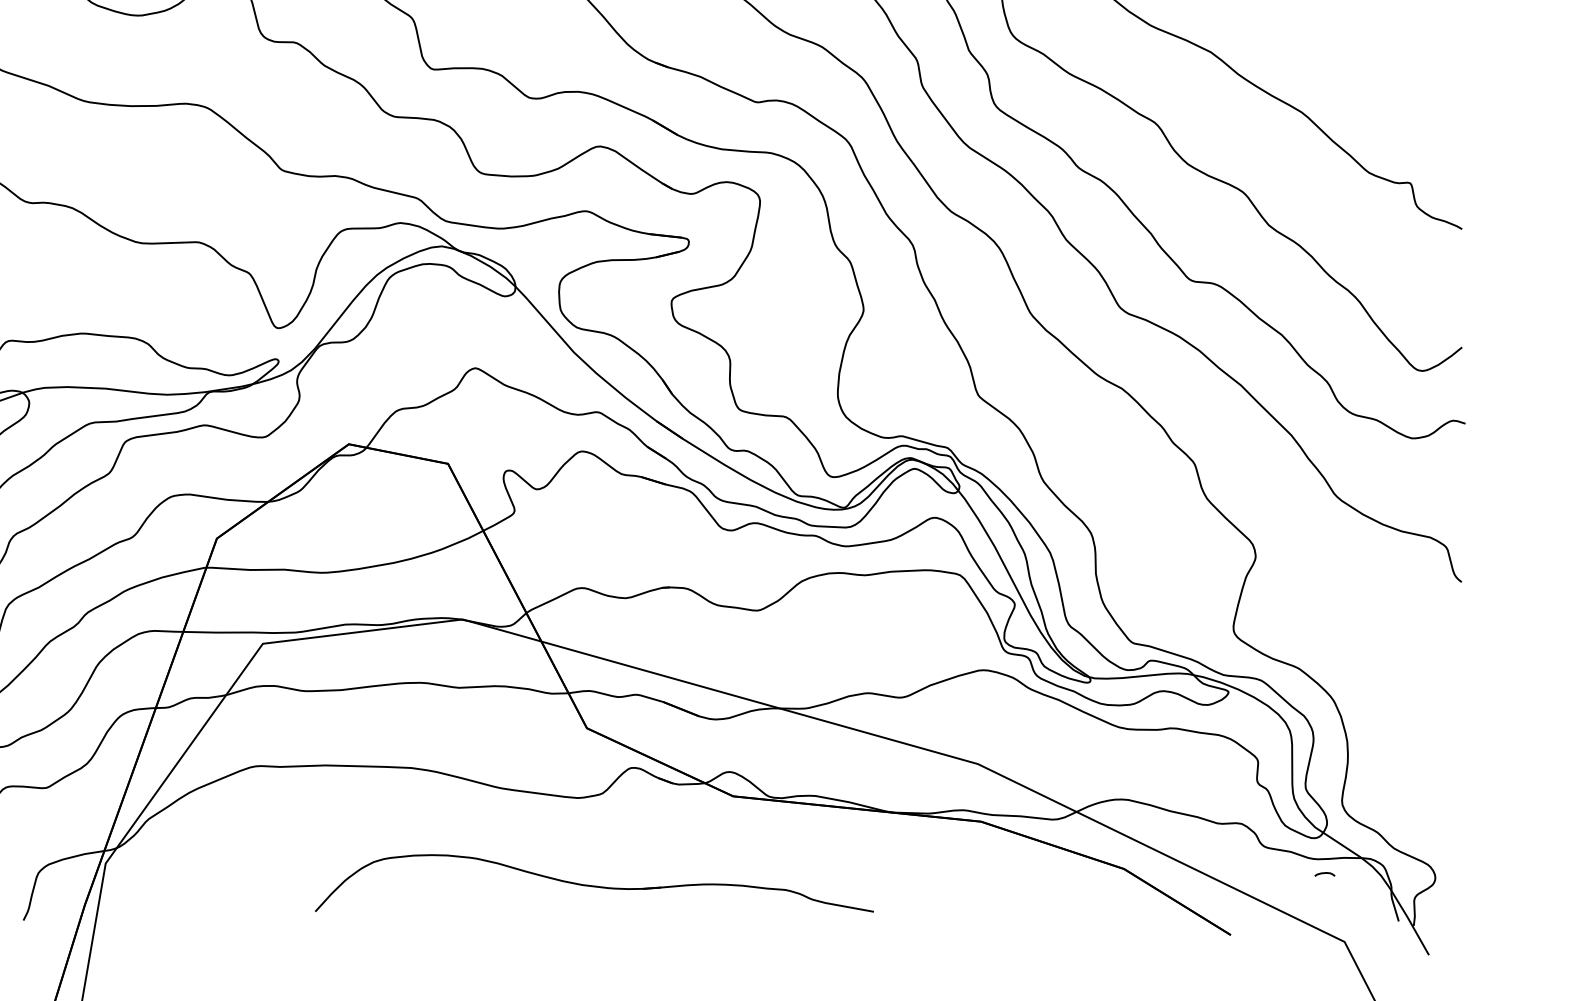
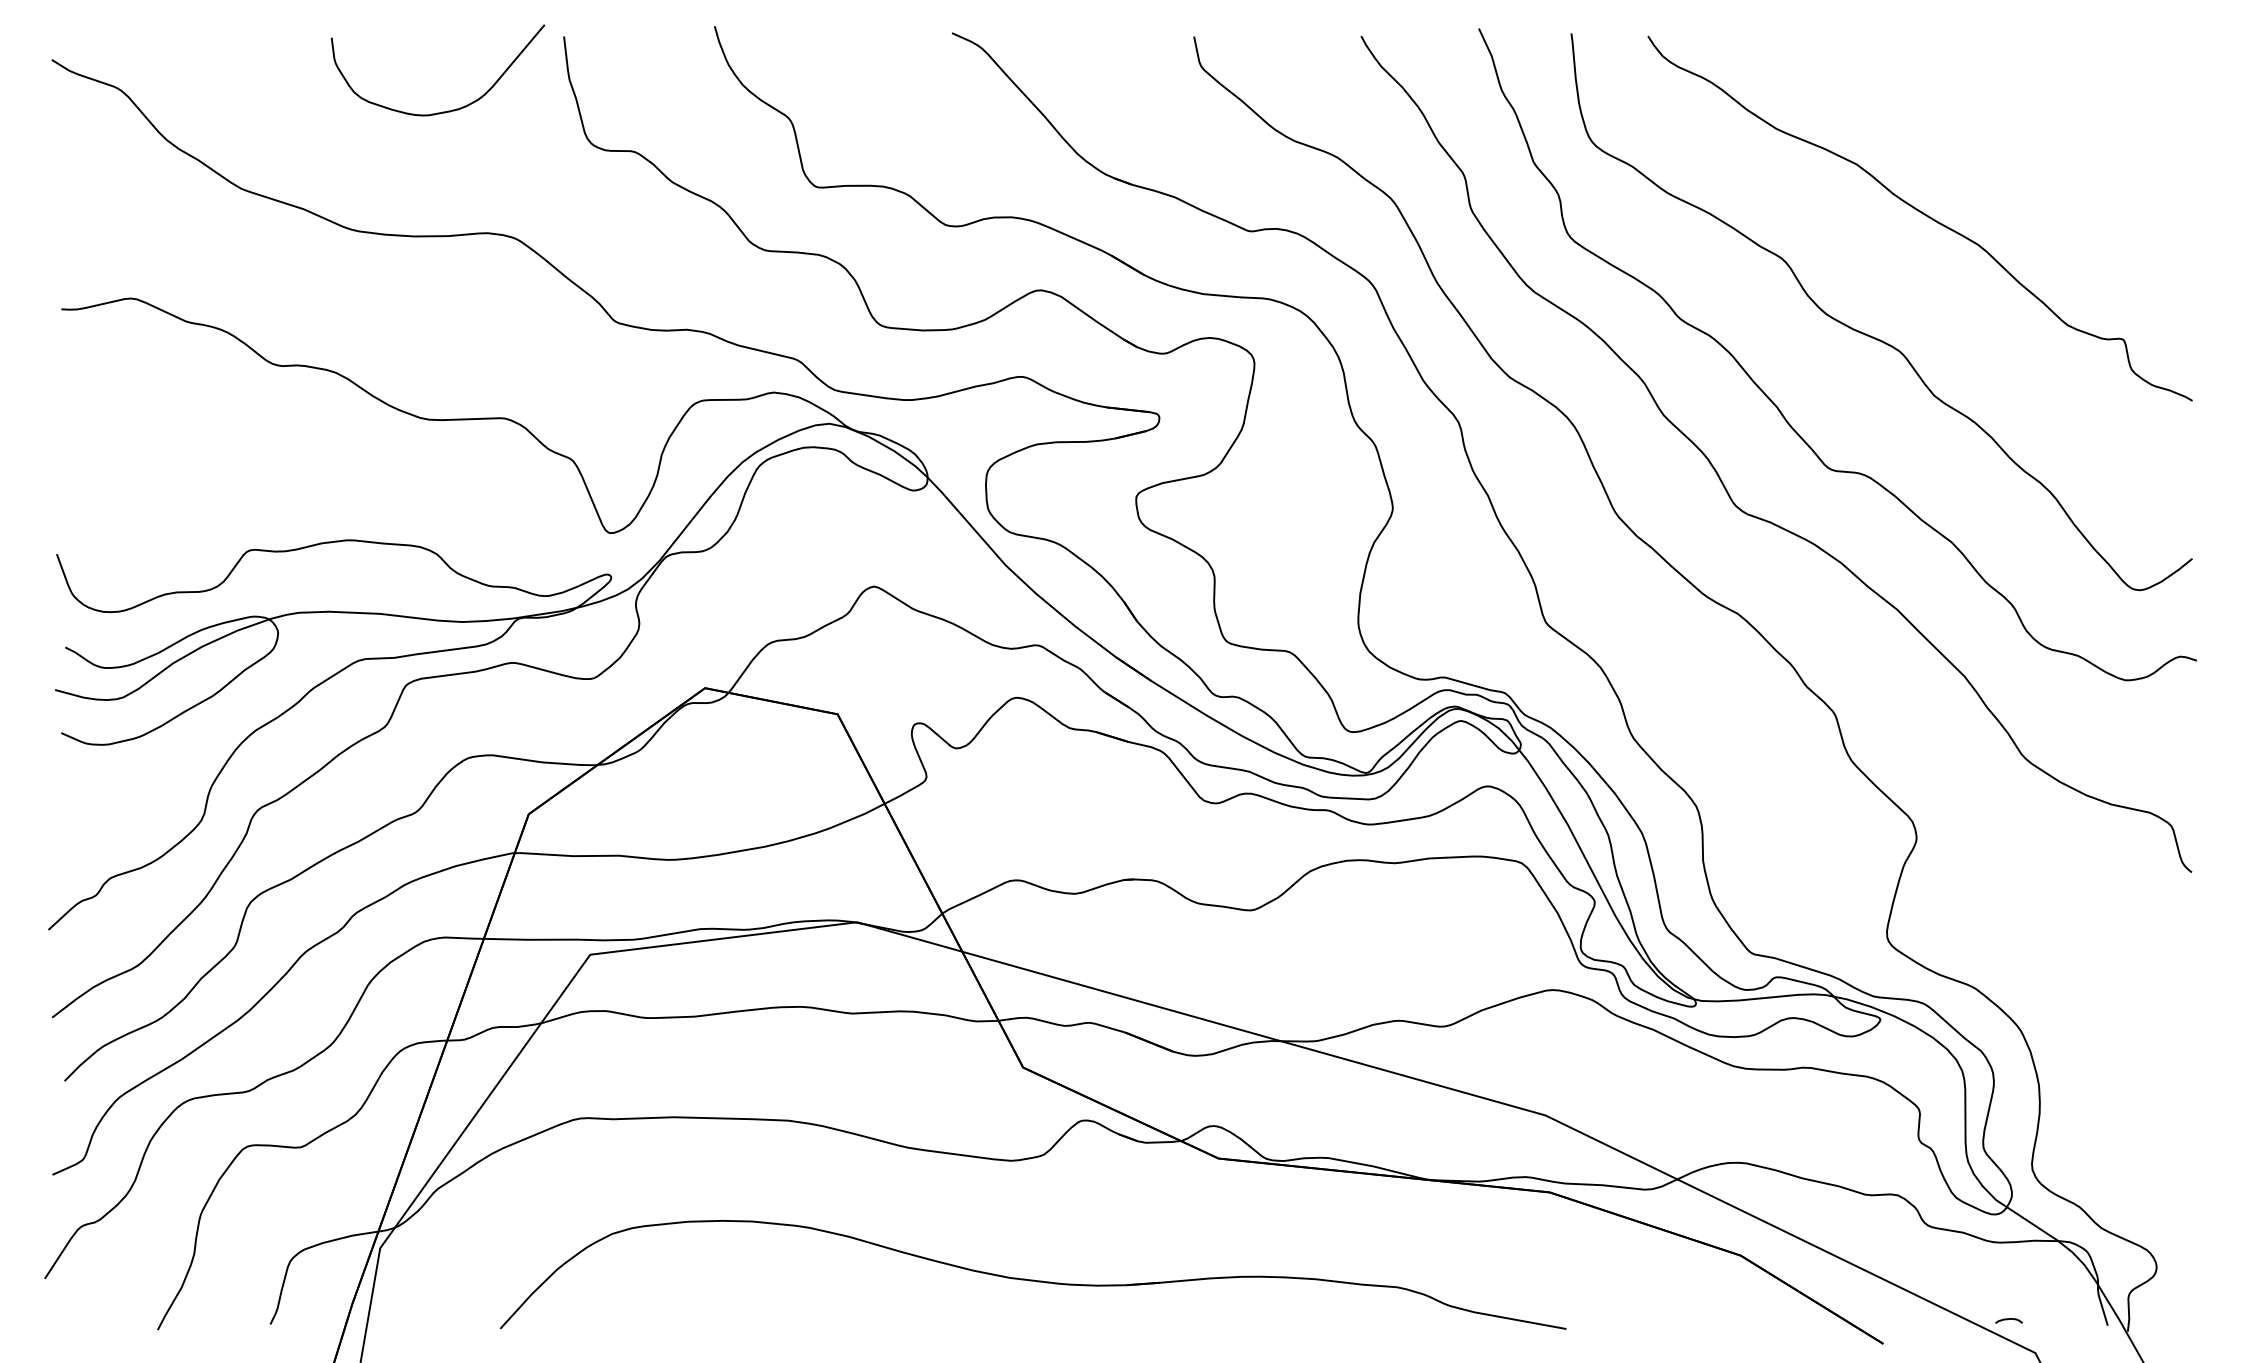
curve: (1324, 873) -> (2008, 1319), moved
part: (594, 883) -> (1033, 1274), size x1.43

